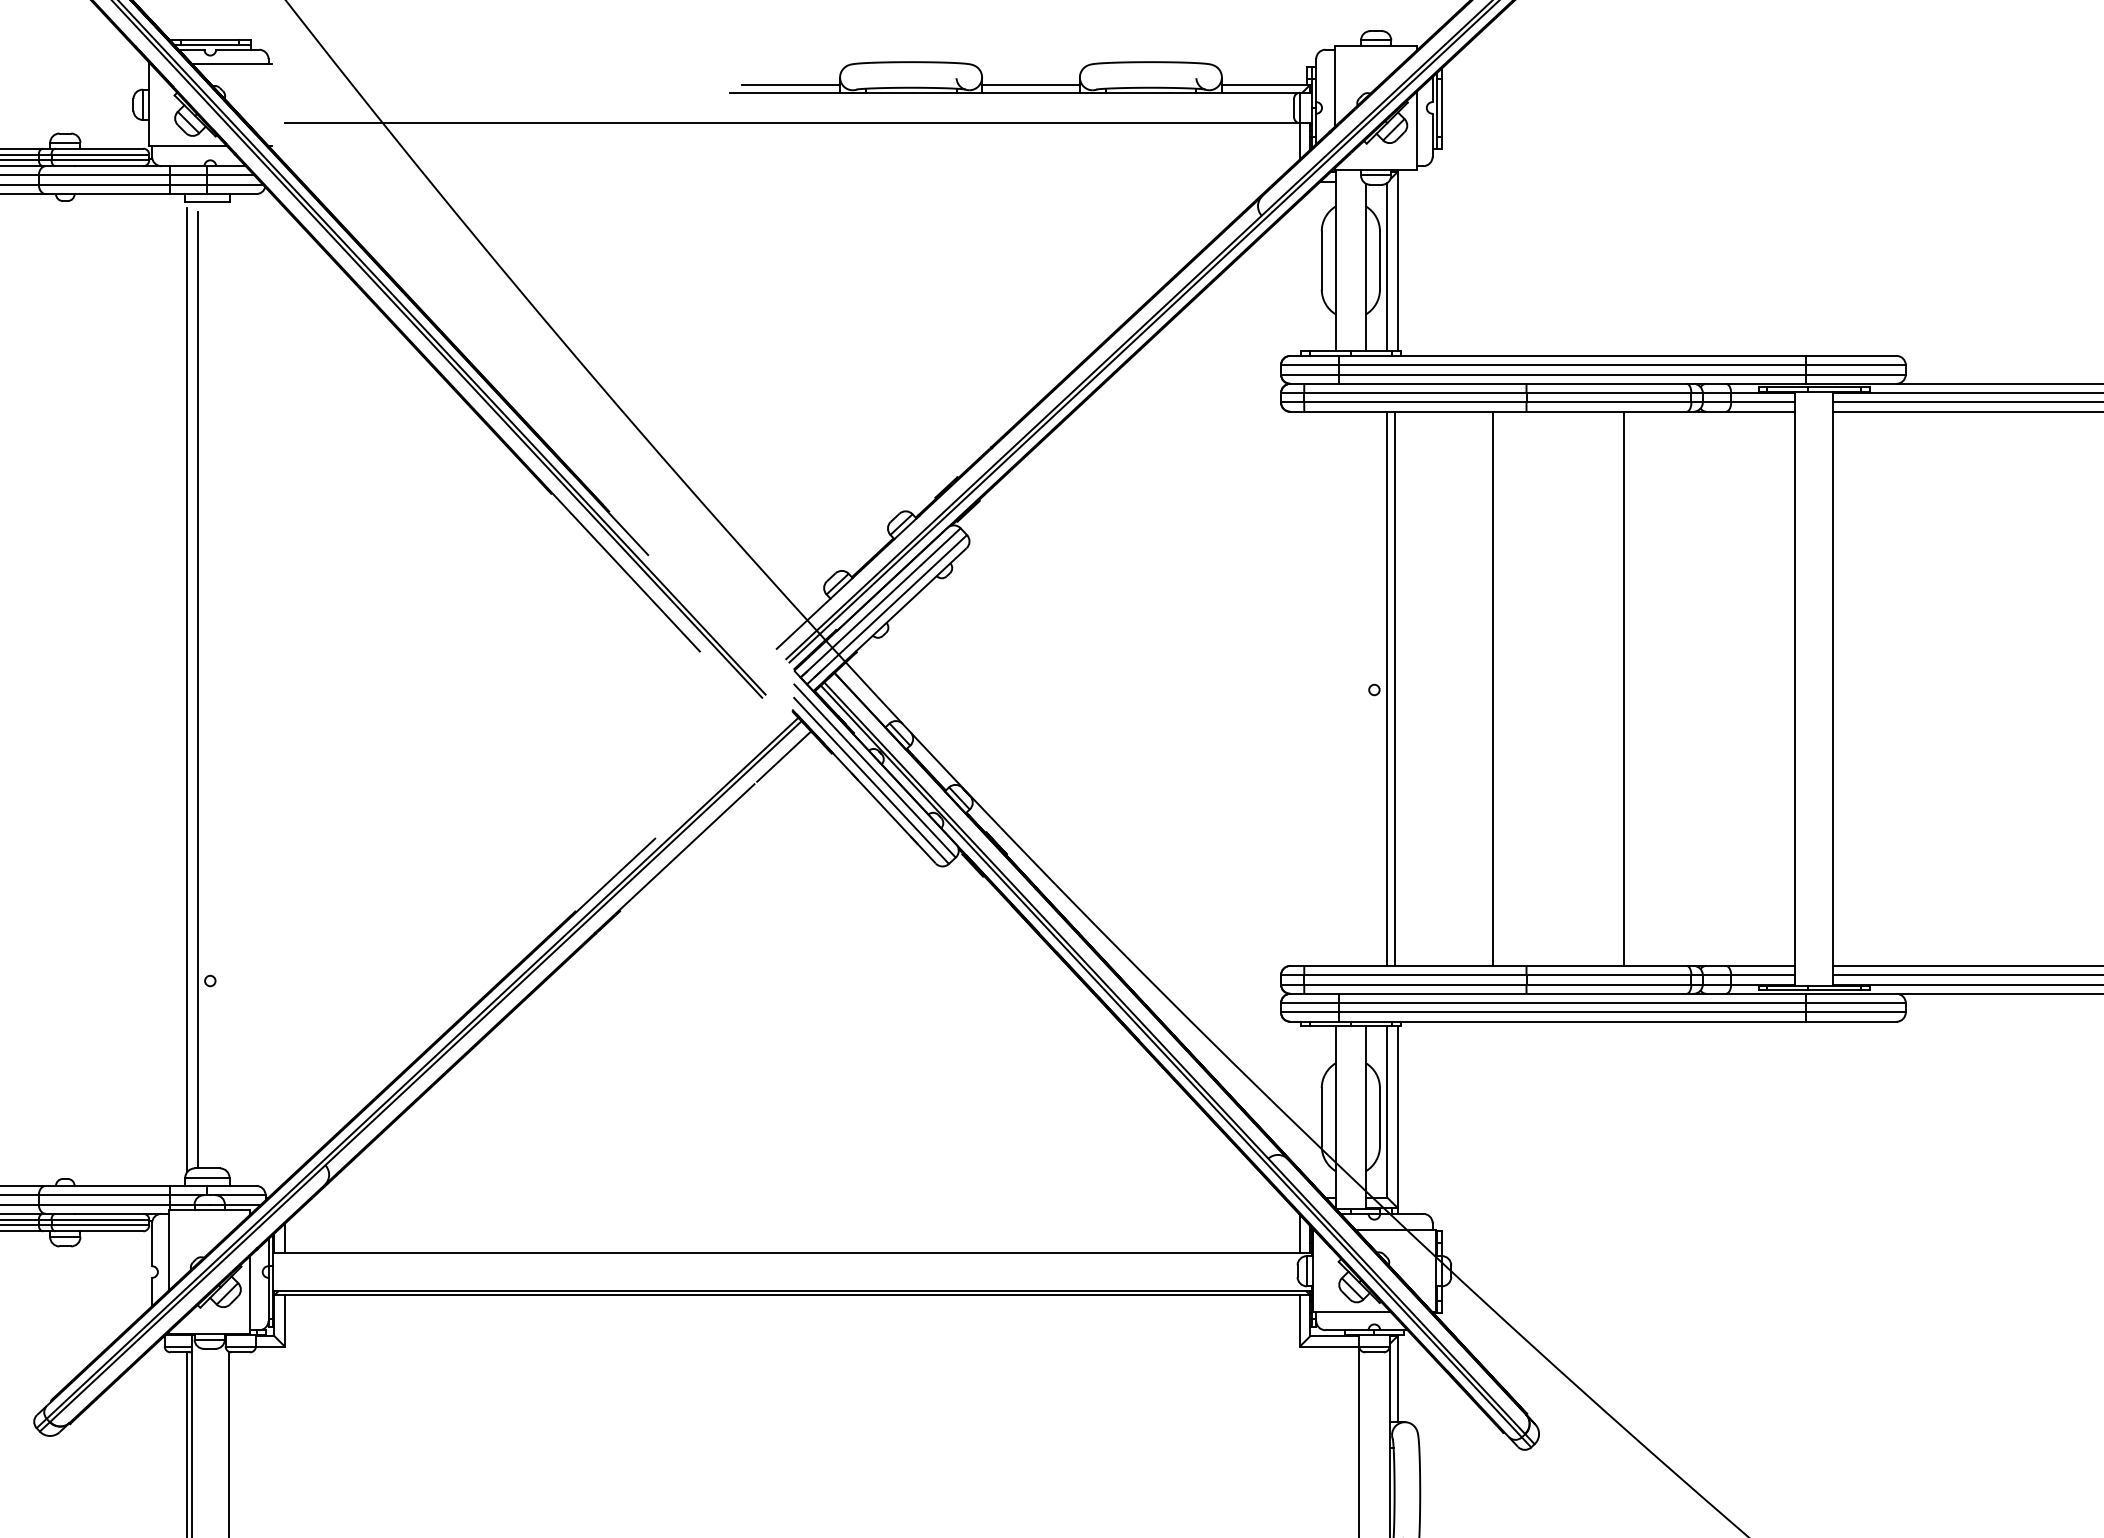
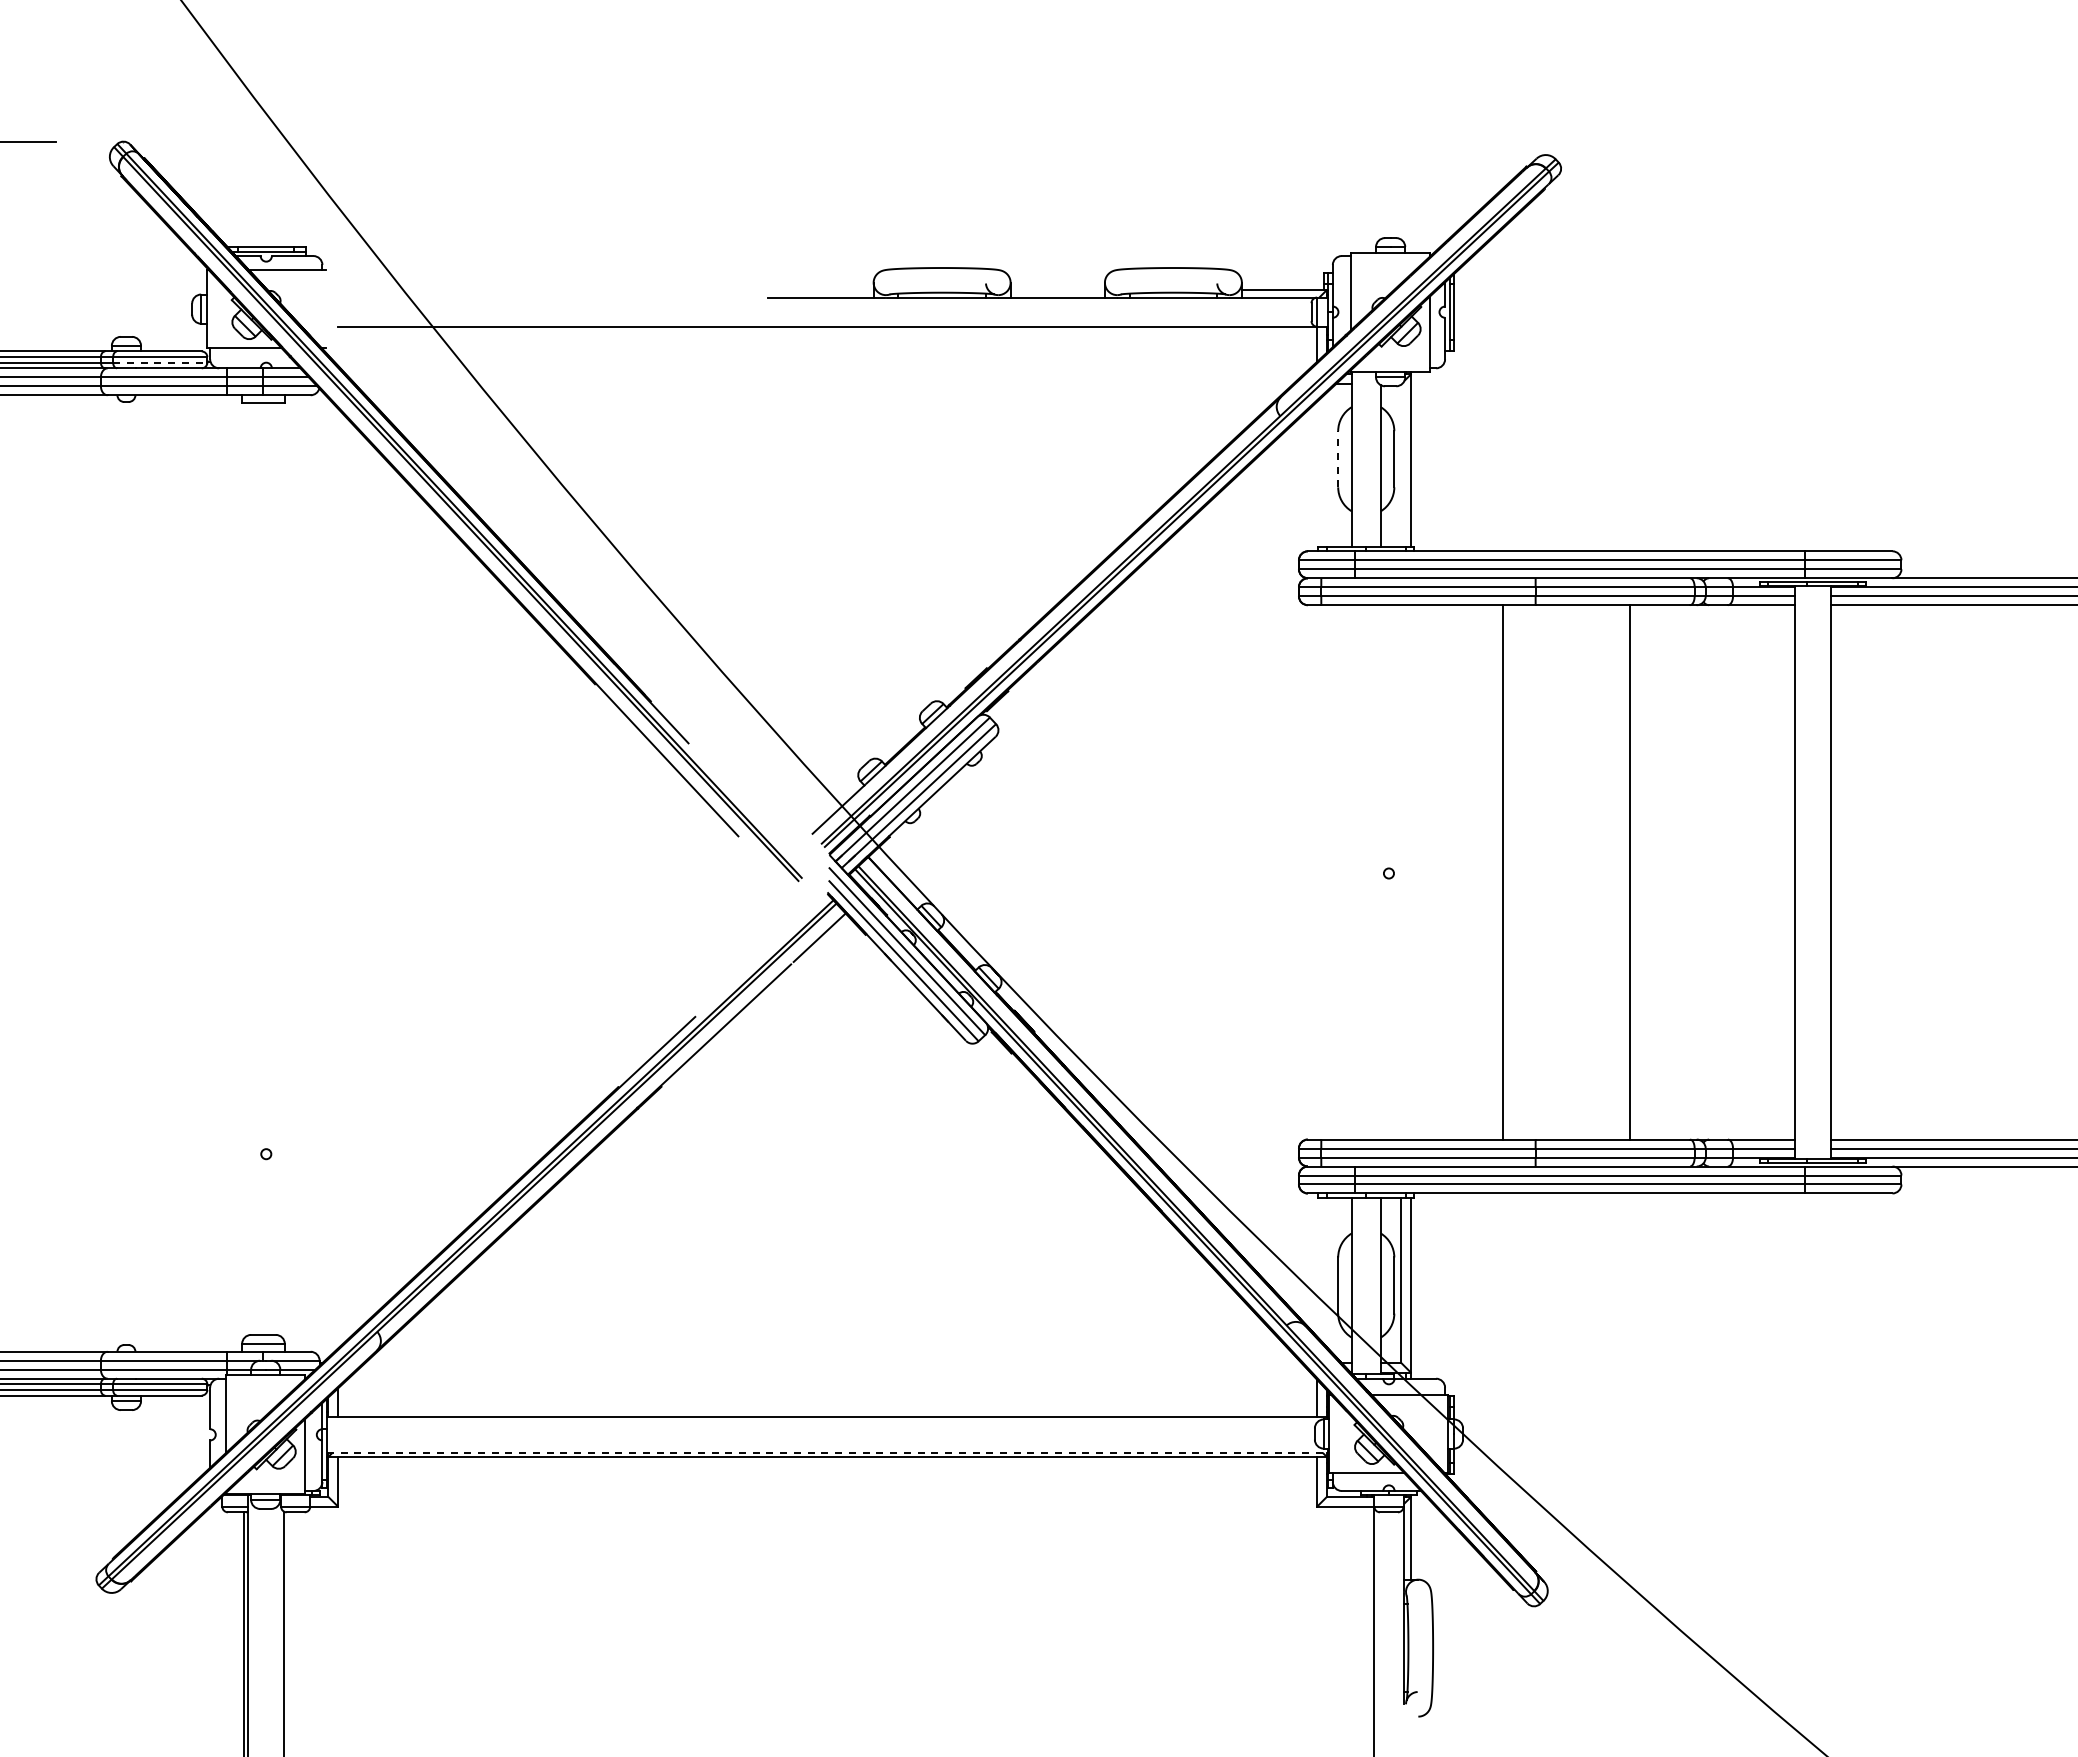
line: (791, 84) -> (826, 289), removed
line: (1030, 84) -> (1057, 289), removed
line: (100, 160) -> (160, 362), solid -> dashed
line: (1322, 259) -> (1338, 458), solid -> dashed
line: (1387, 266) -> (1401, 465), removed
line: (1387, 688) -> (1401, 872), removed
line: (1395, 688) -> (1409, 872), removed
line: (186, 689) -> (243, 873), removed
line: (197, 689) -> (253, 873), removed
line: (792, 1290) -> (827, 1452), solid -> dashed

